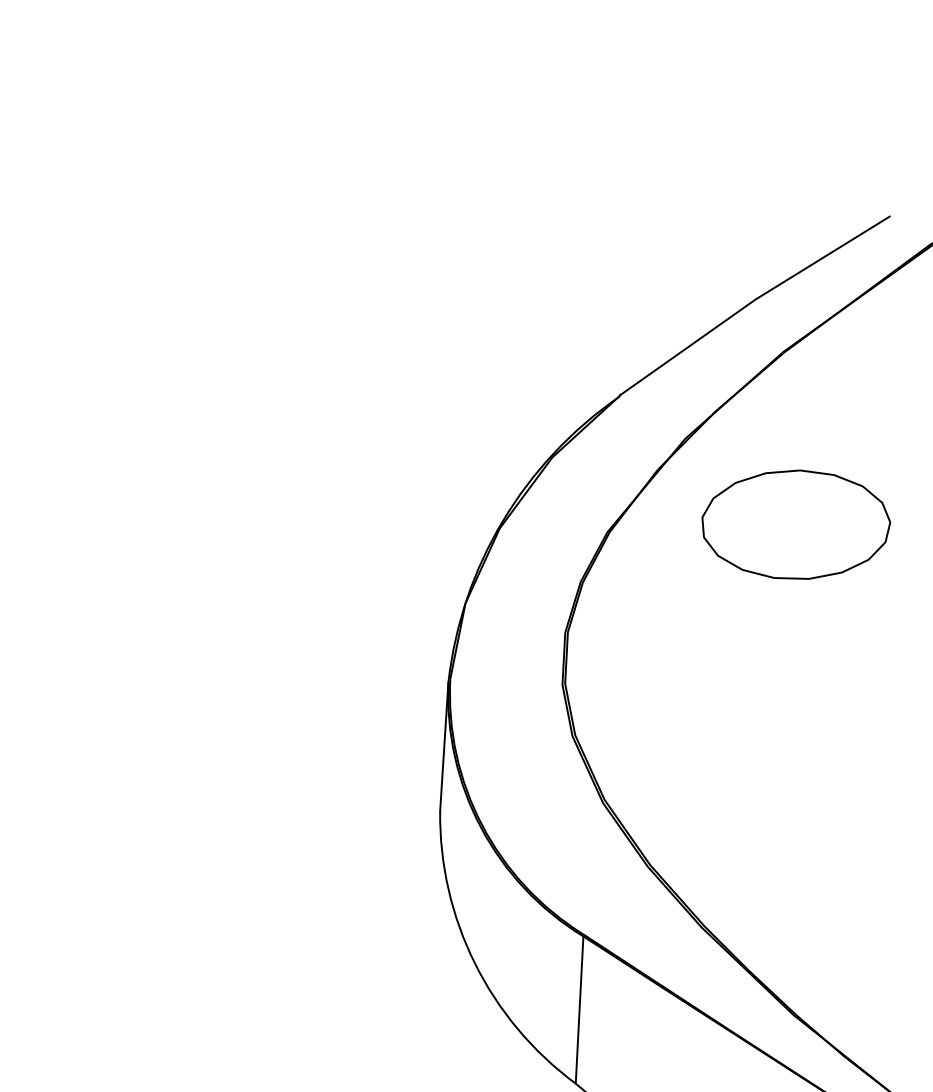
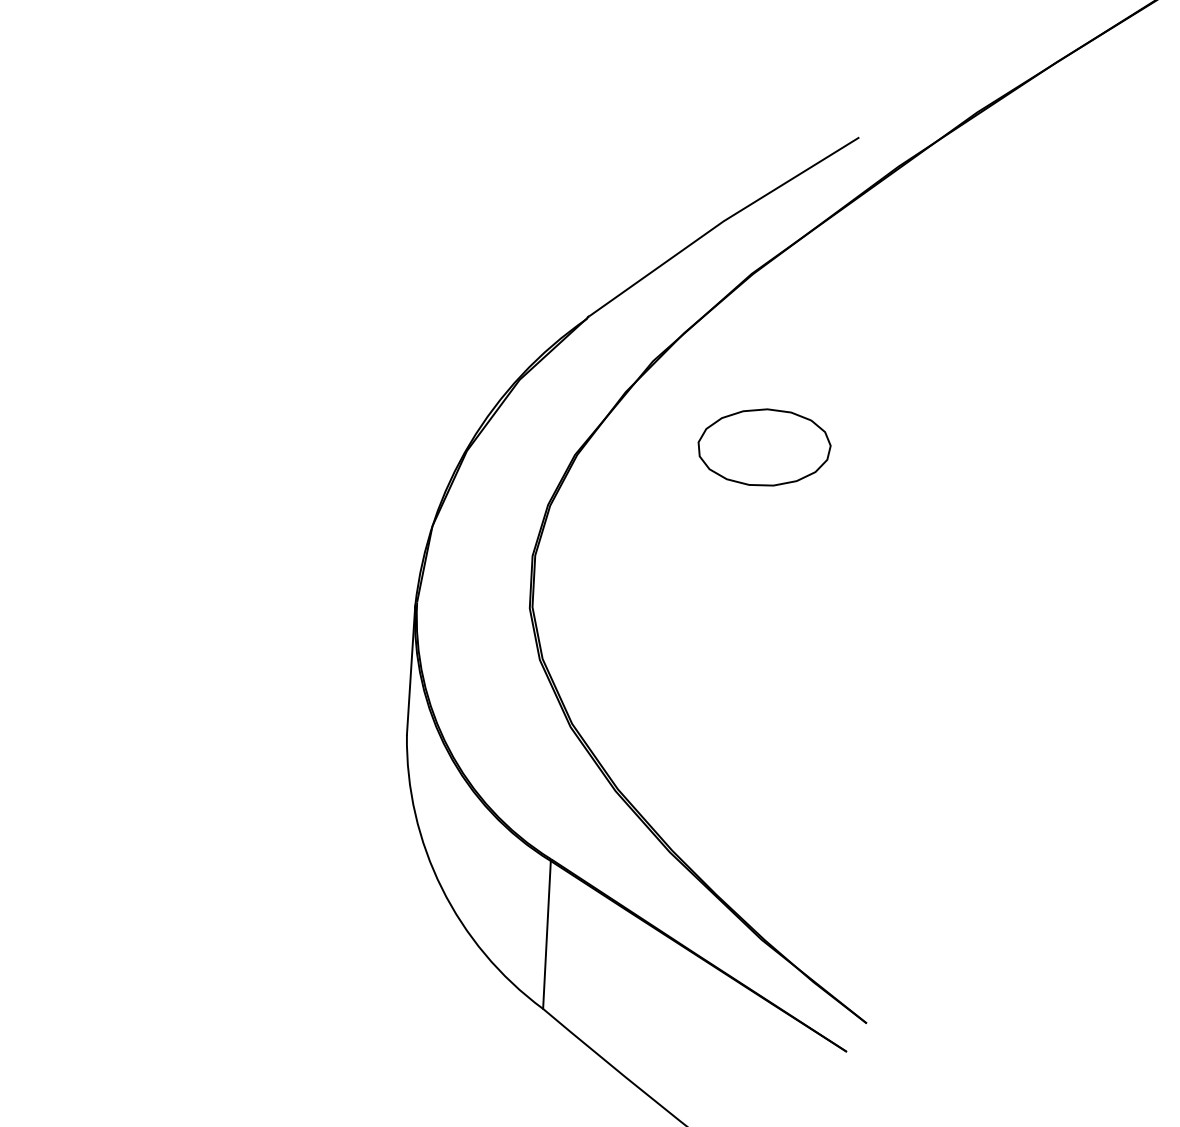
part: (796, 524) -> (764, 447), size x0.7

